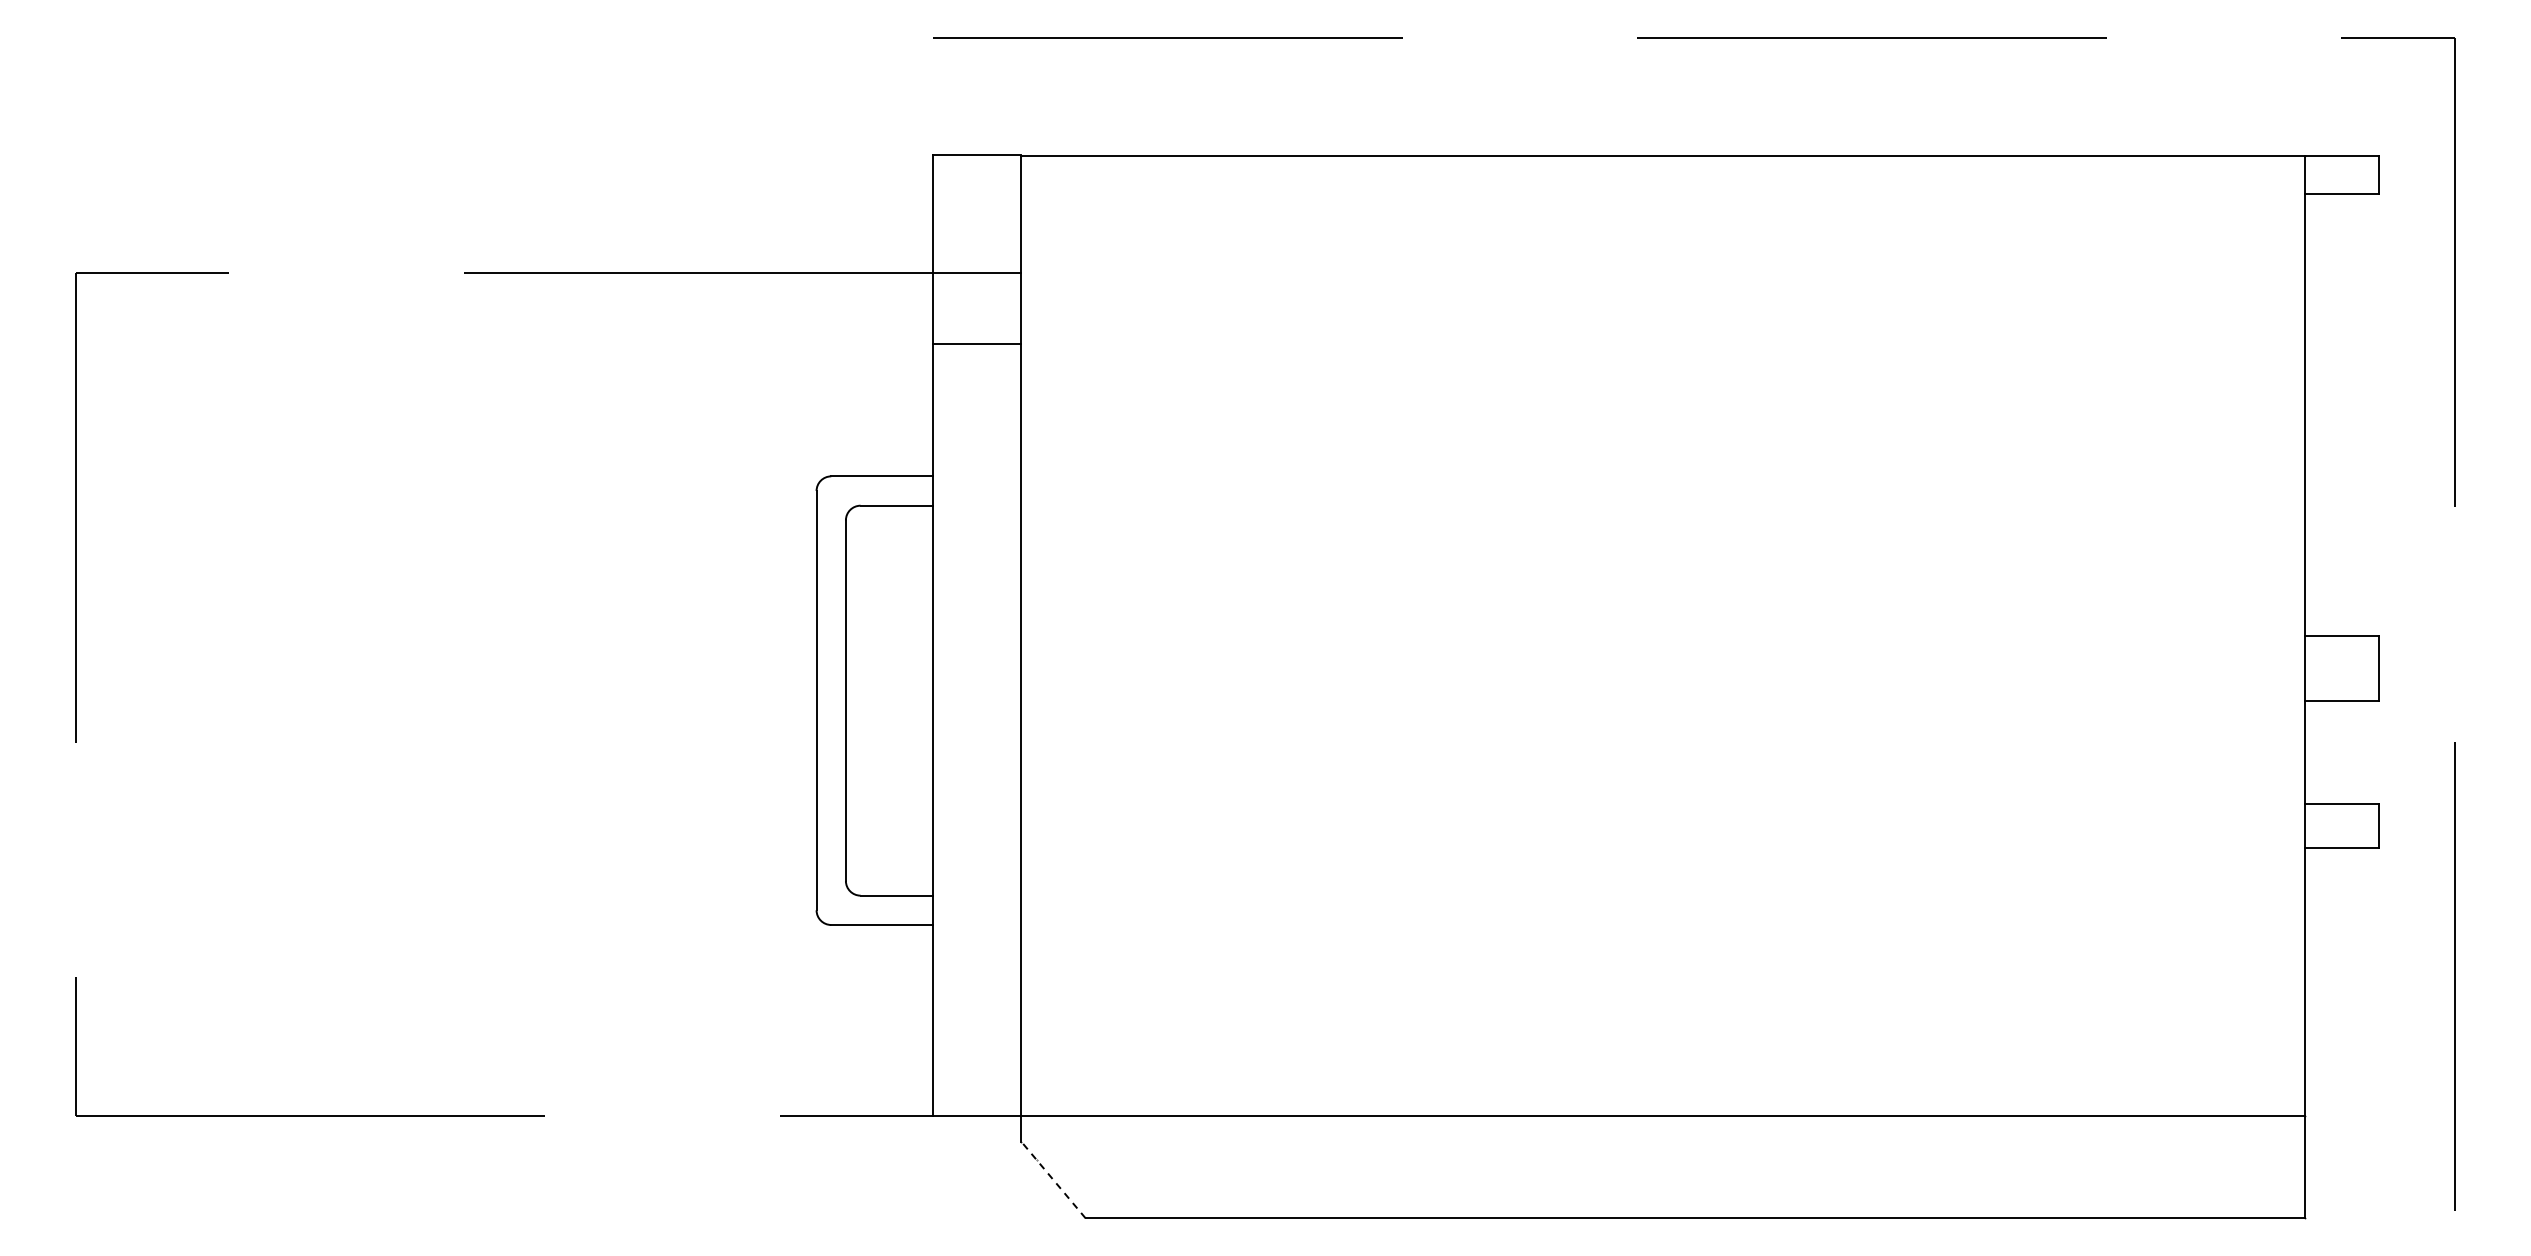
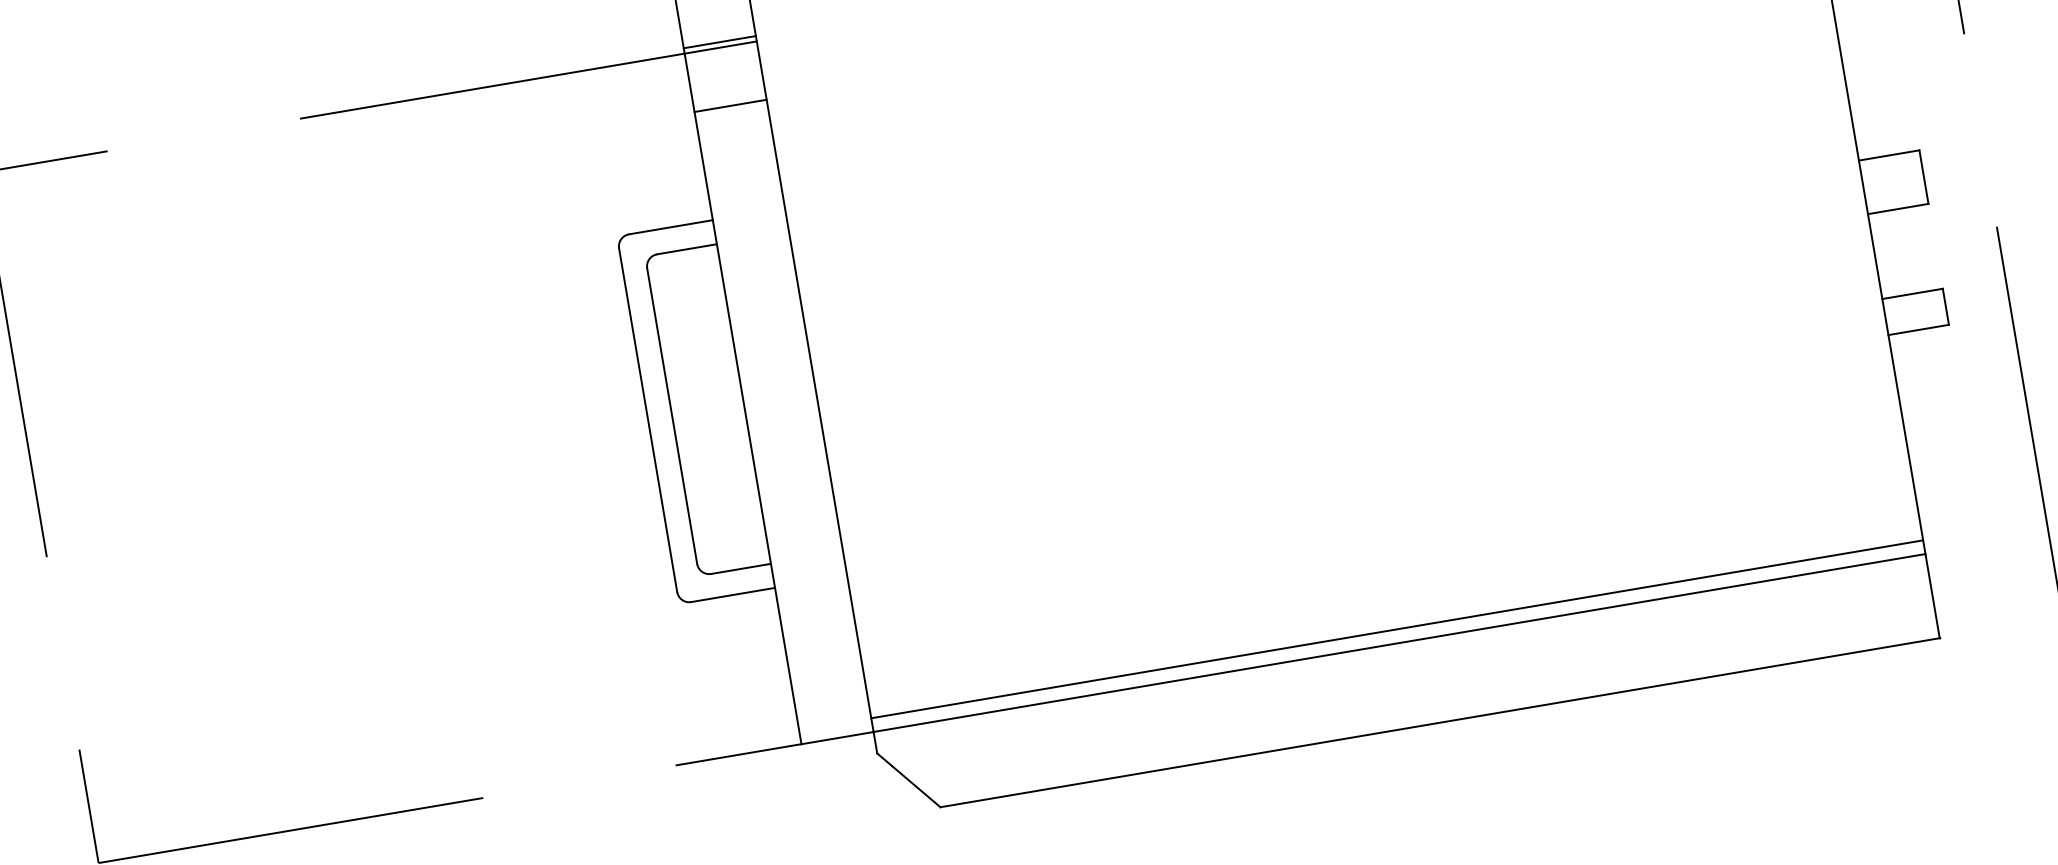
line: (977, 266) -> (719, 42), added
line: (1662, 1098) -> (1396, 629), added
line: (1053, 1180) -> (908, 780), dashed -> solid

